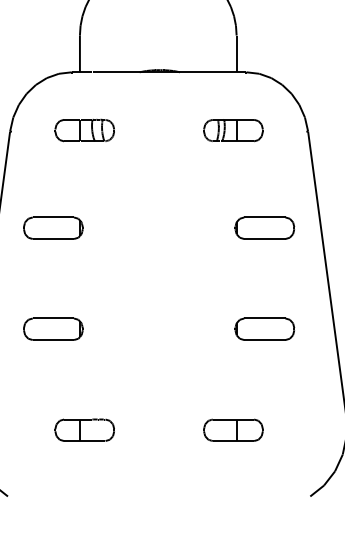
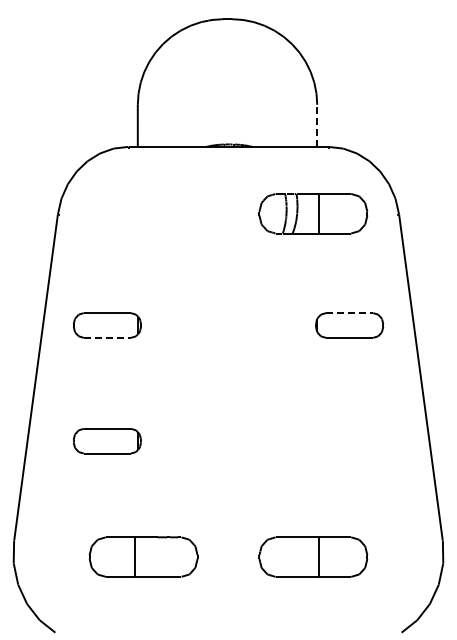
line: (236, 53) -> (317, 125), solid -> dashed
part: (84, 130) -> (142, 213), removed
part: (233, 130) -> (313, 213), size x1.6
line: (264, 217) -> (349, 313), solid -> dashed
line: (53, 238) -> (107, 337), solid -> dashed
part: (264, 329) -> (349, 441), removed
part: (84, 429) -> (142, 556), size x1.6
part: (233, 429) -> (313, 556), size x1.6

